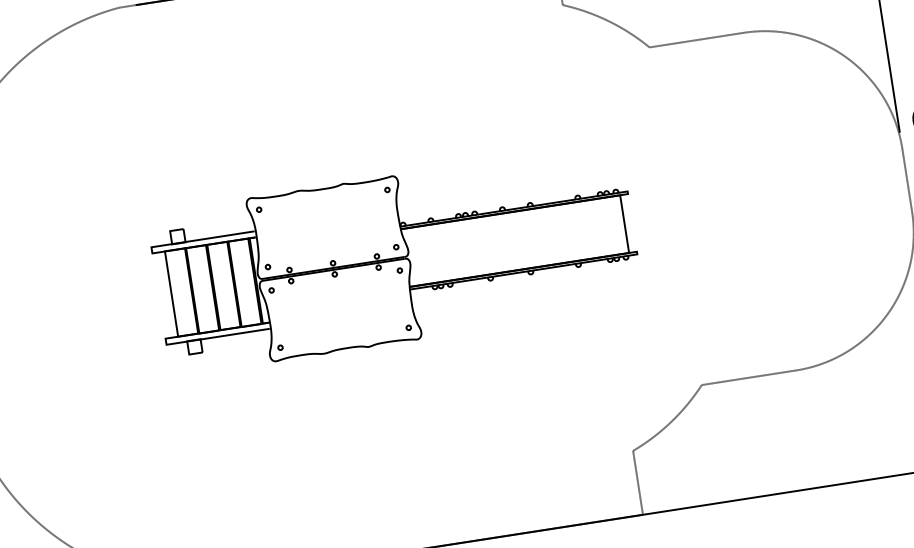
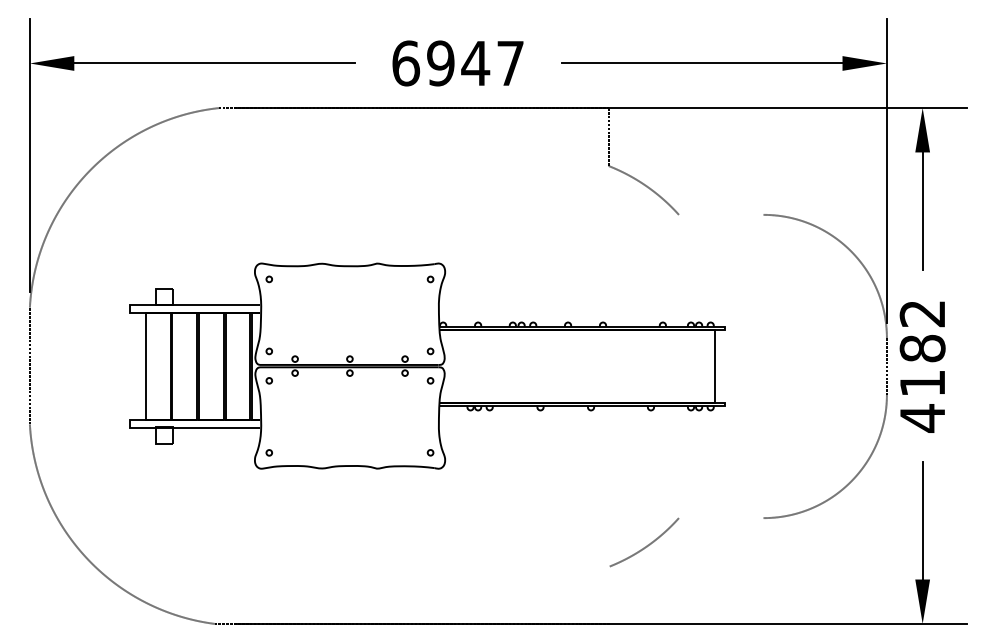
line: (695, 39) -> (720, 214), removed
part: (395, 259) -> (427, 366), size x1.4
line: (748, 378) -> (720, 518), removed
line: (637, 482) -> (609, 594), removed

